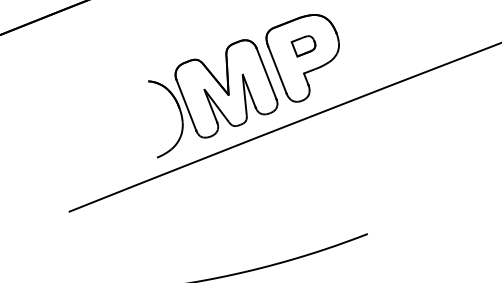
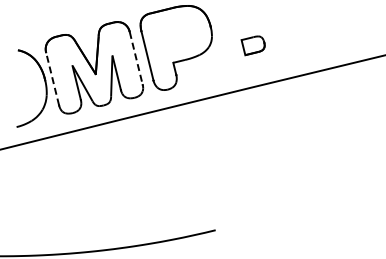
part: (303, 46) -> (252, 46), moved
line: (266, 74) -> (136, 58), solid -> dashed
line: (186, 104) -> (52, 78), solid -> dashed

